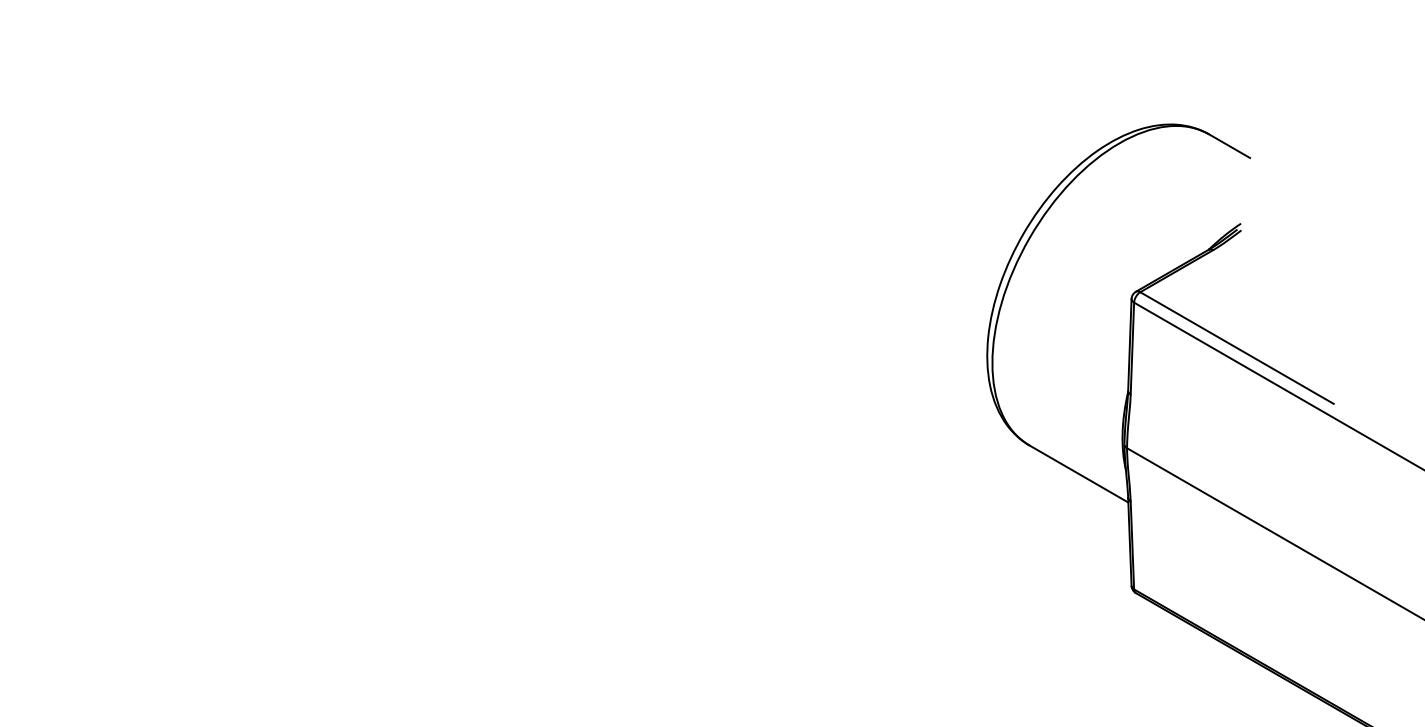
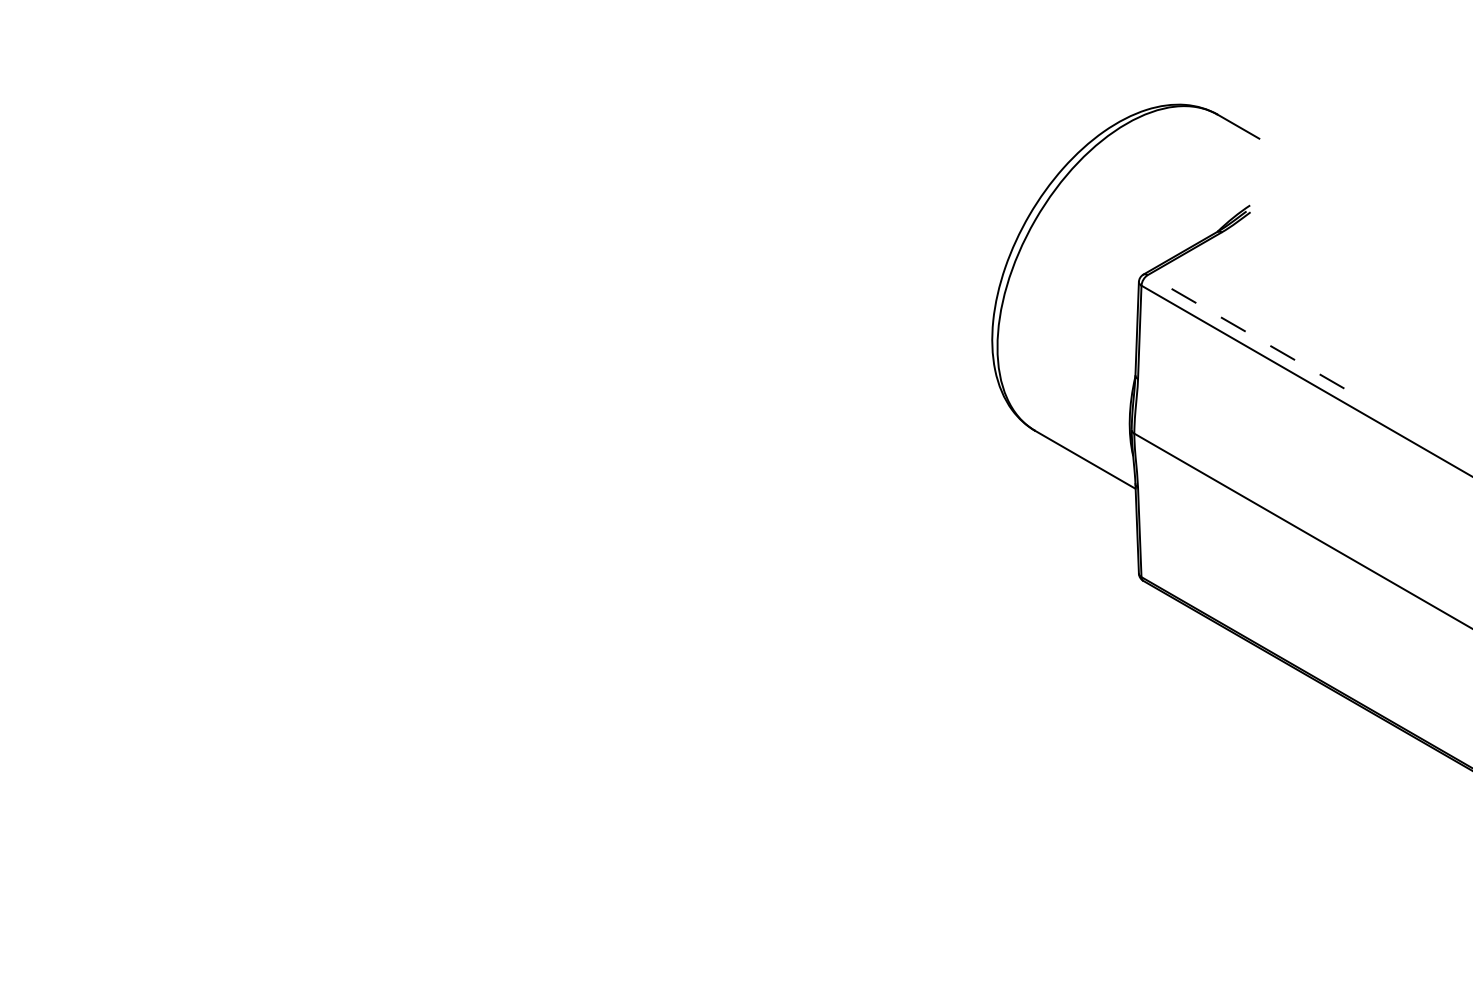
line: (1236, 347) -> (1245, 331), solid -> dashed

